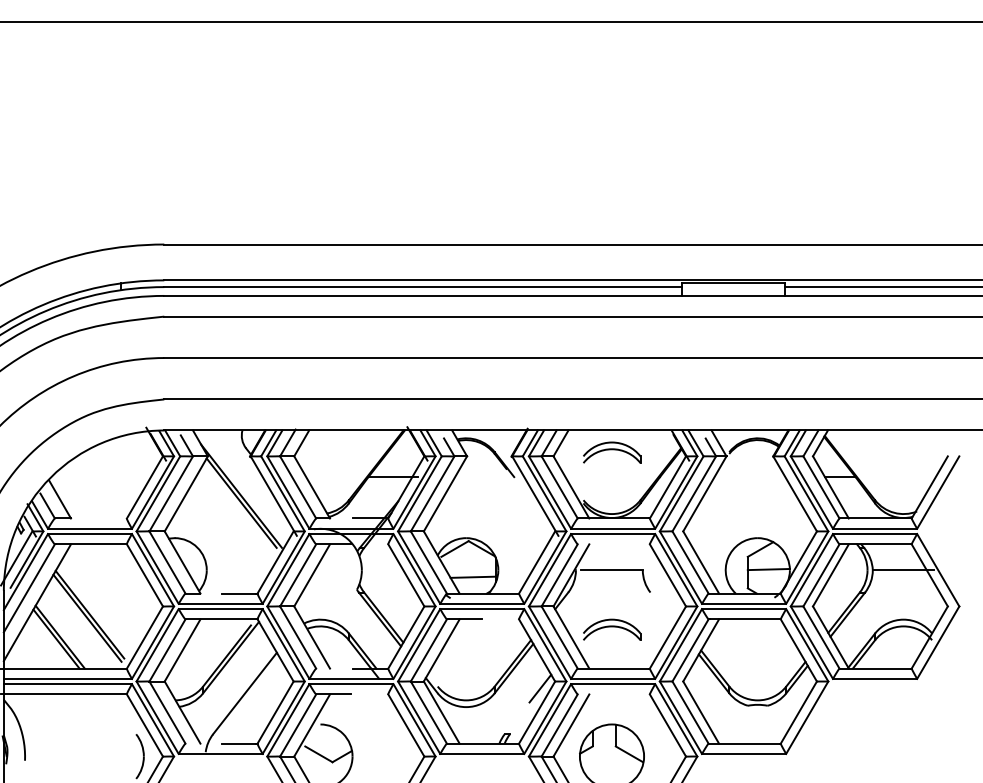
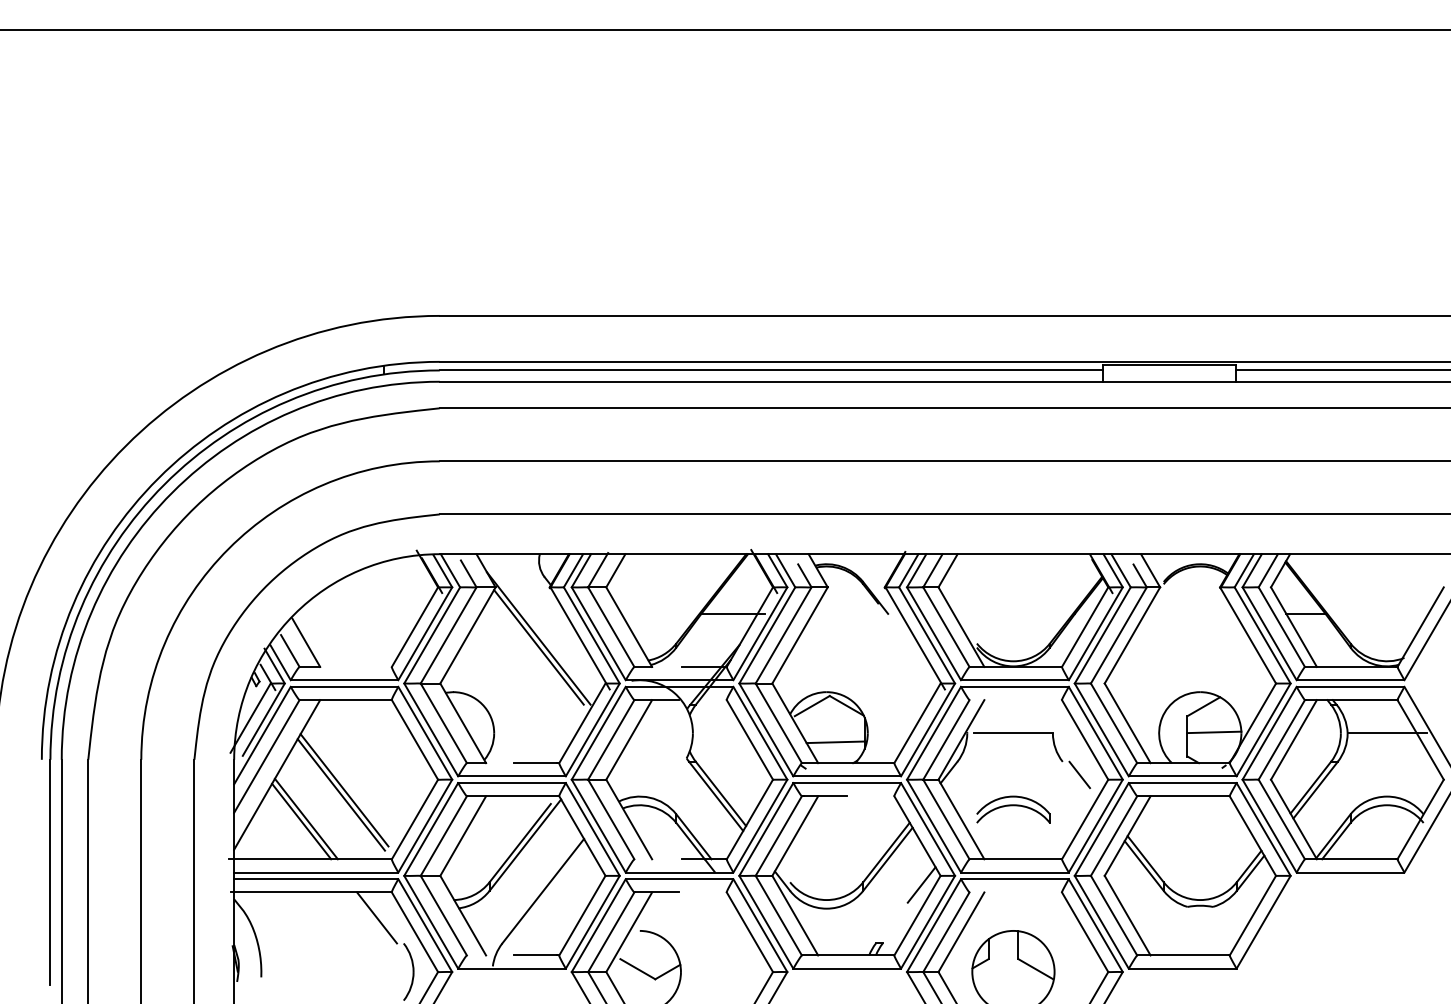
part: (612, 452) -> (1013, 582), removed
line: (663, 602) -> (1079, 774), added
line: (115, 714) -> (377, 917), added

